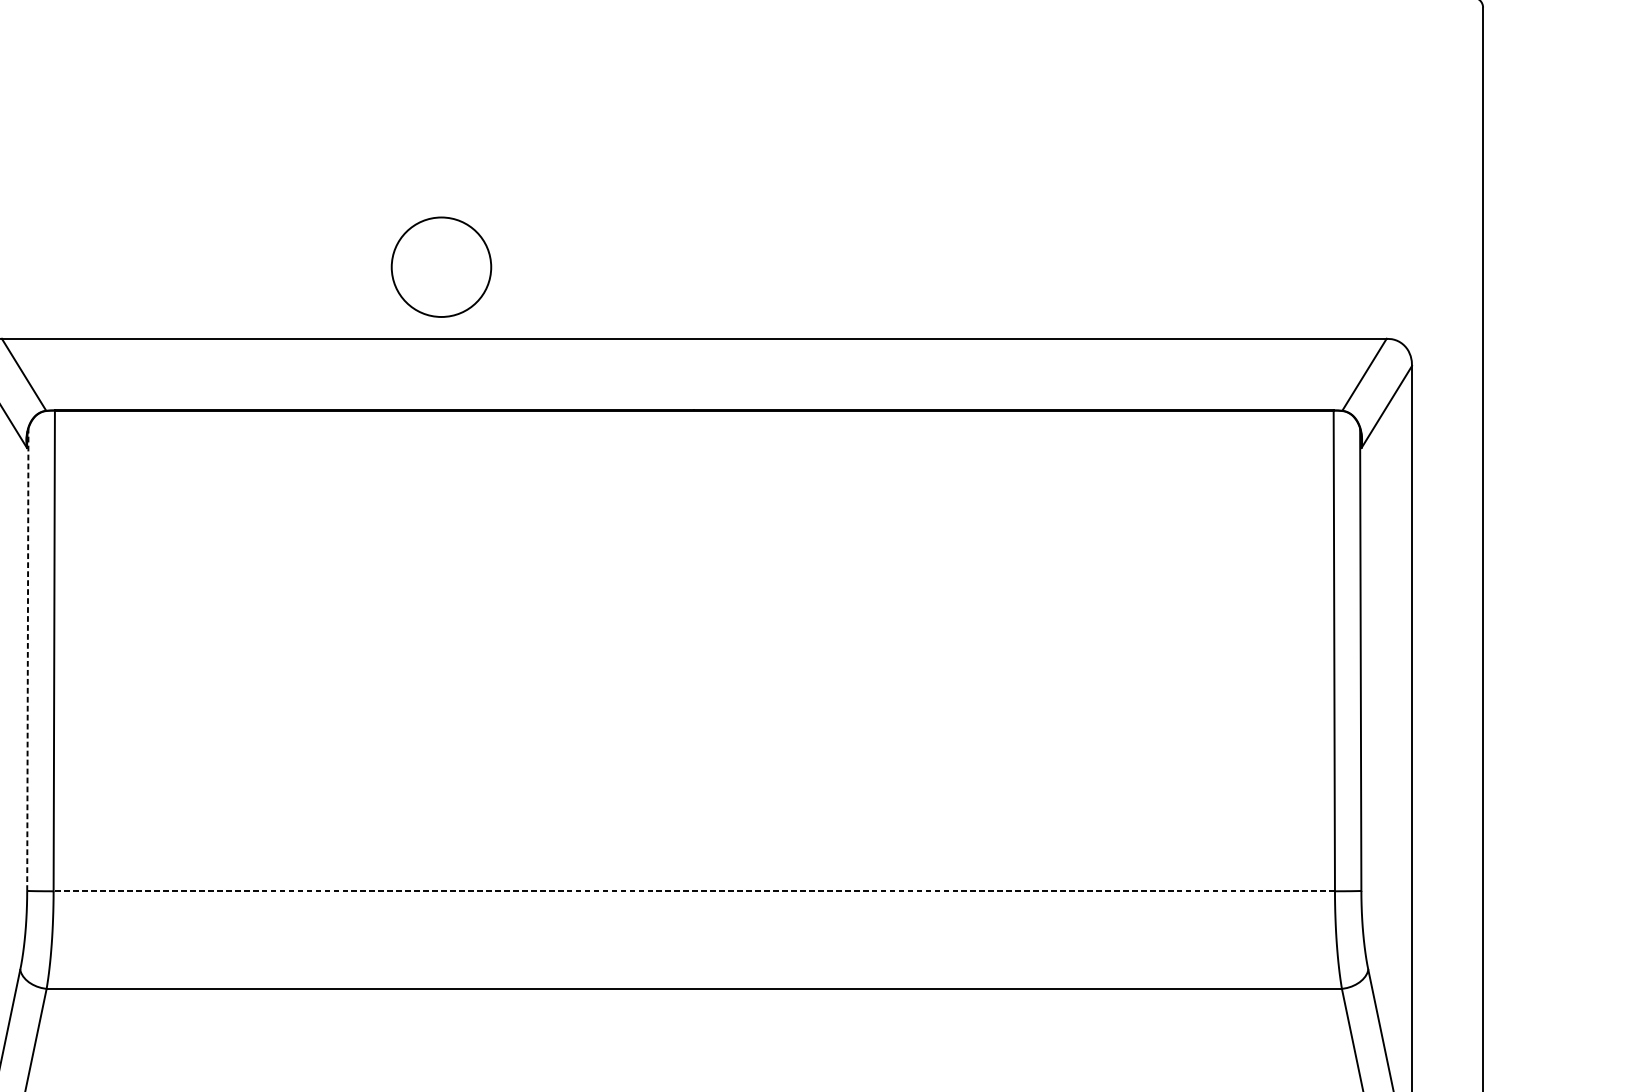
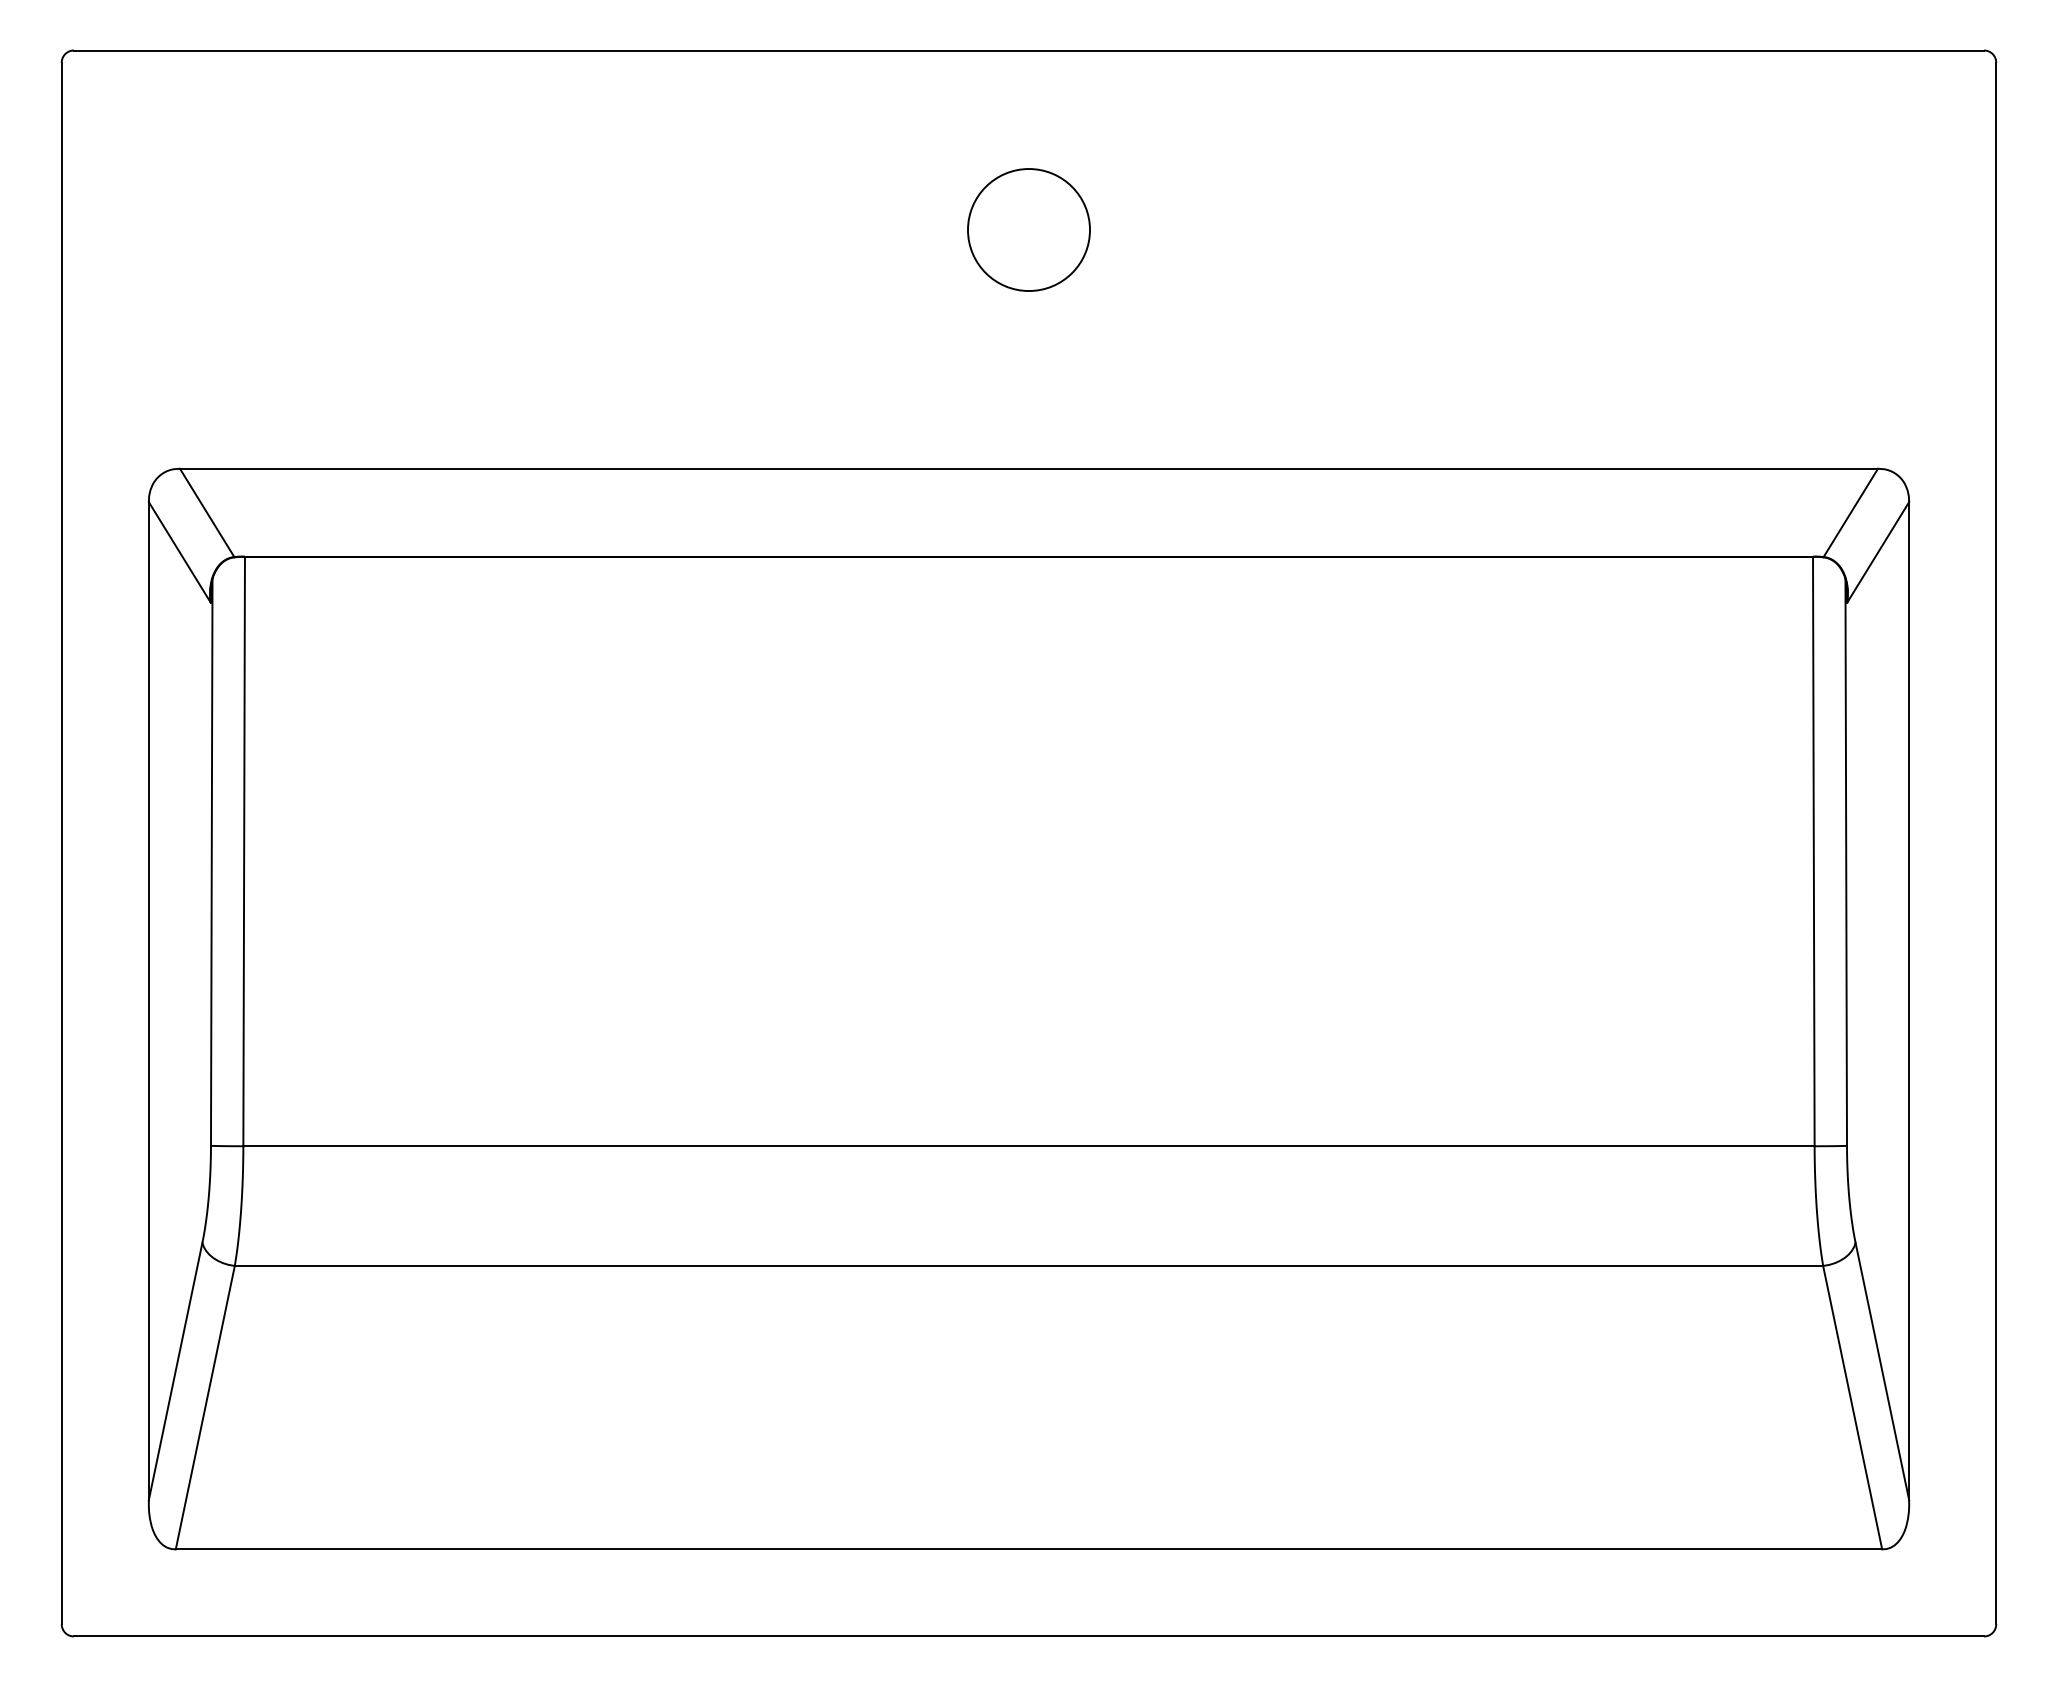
circle: (441, 266) -> (1028, 229), moved
line: (27, 659) -> (211, 861), dashed -> solid
line: (693, 891) -> (1028, 1146), dashed -> solid

